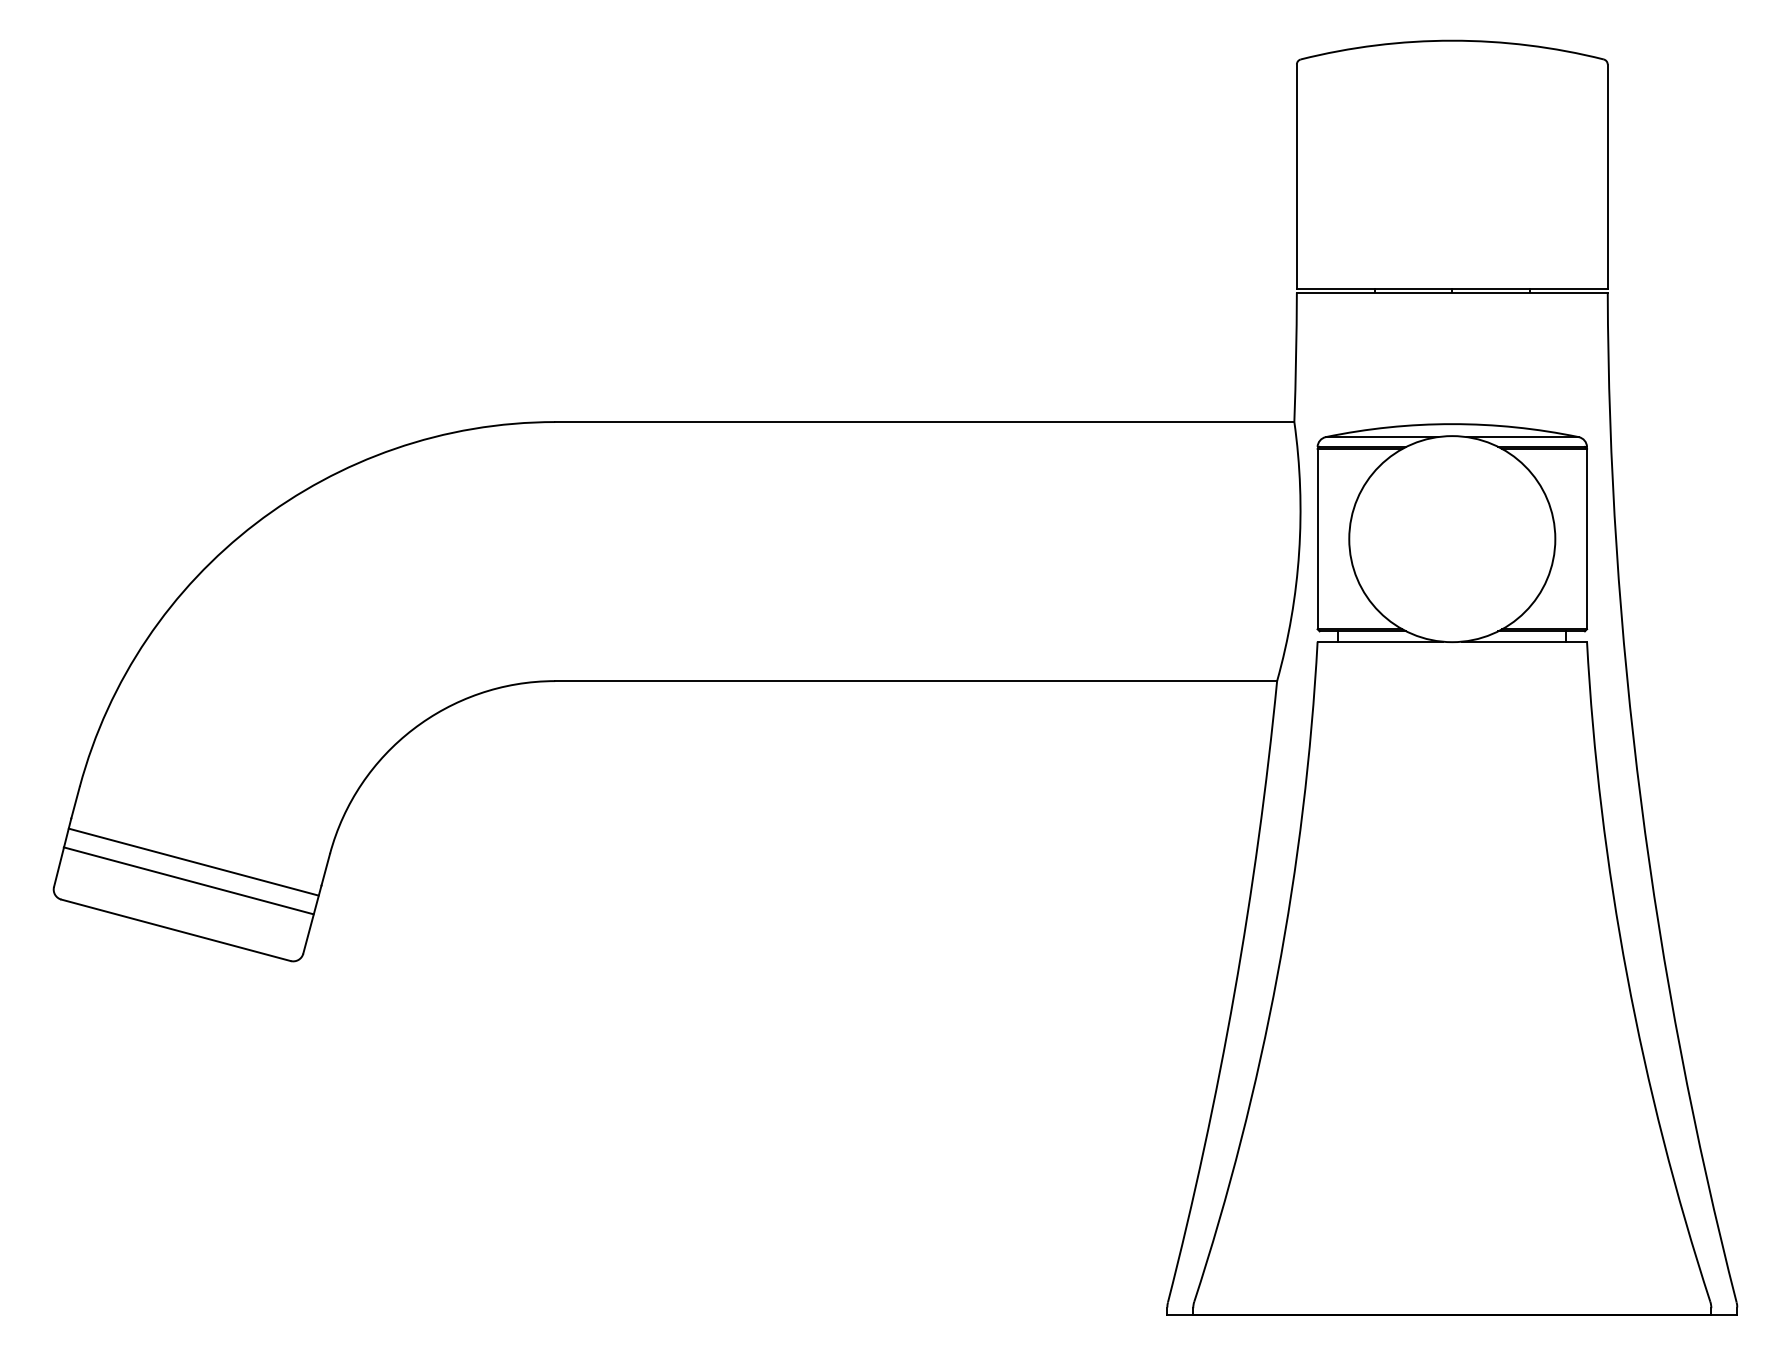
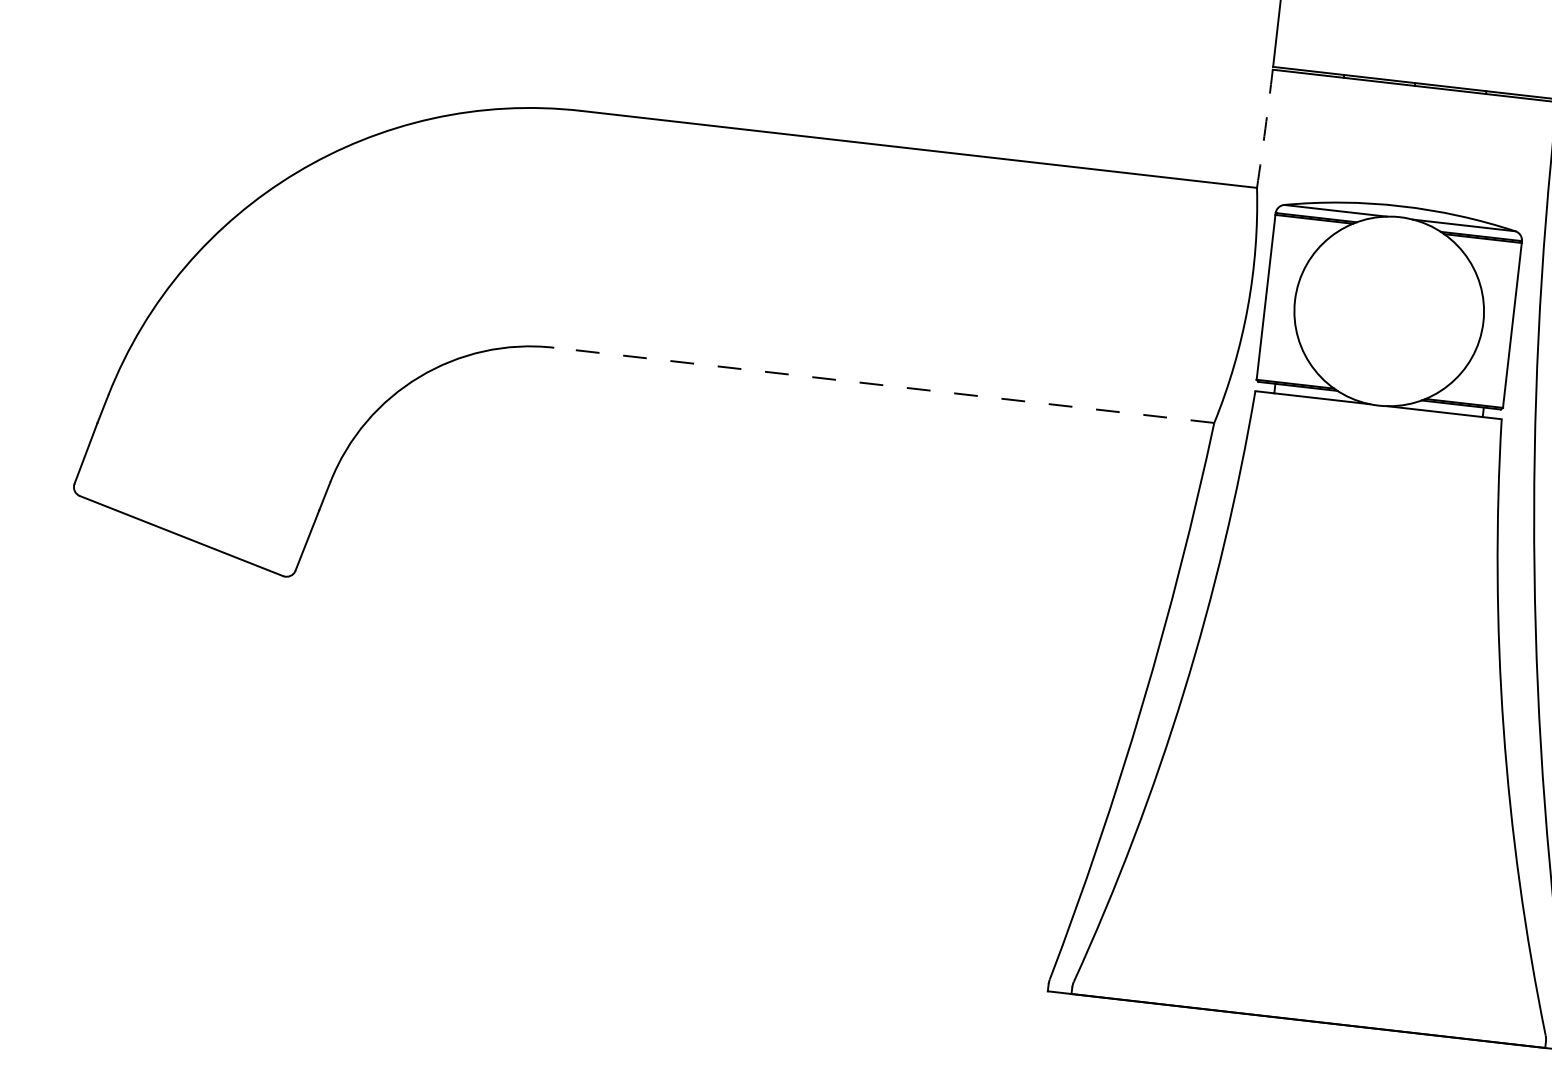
arc: (1296, 357) -> (1265, 129), solid -> dashed
line: (916, 681) -> (884, 385), solid -> dashed
line: (193, 861) -> (204, 475), removed
line: (188, 880) -> (198, 491), removed

